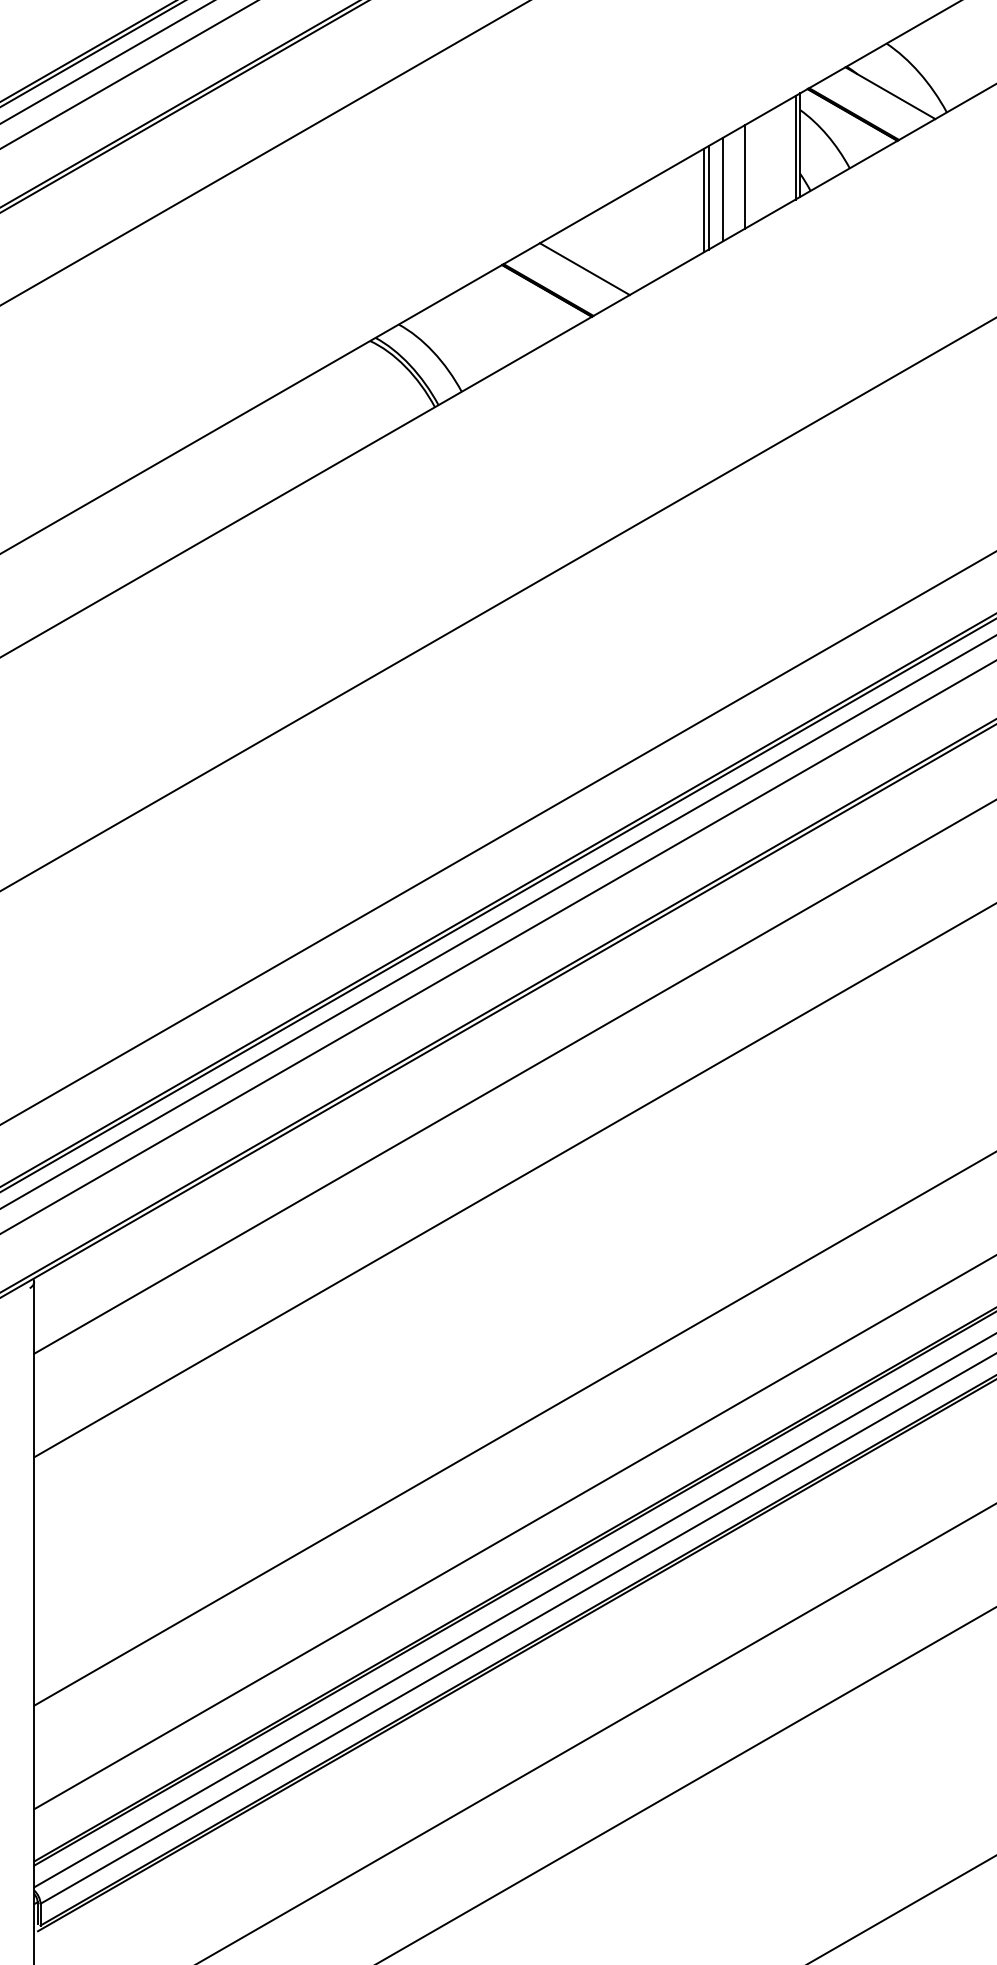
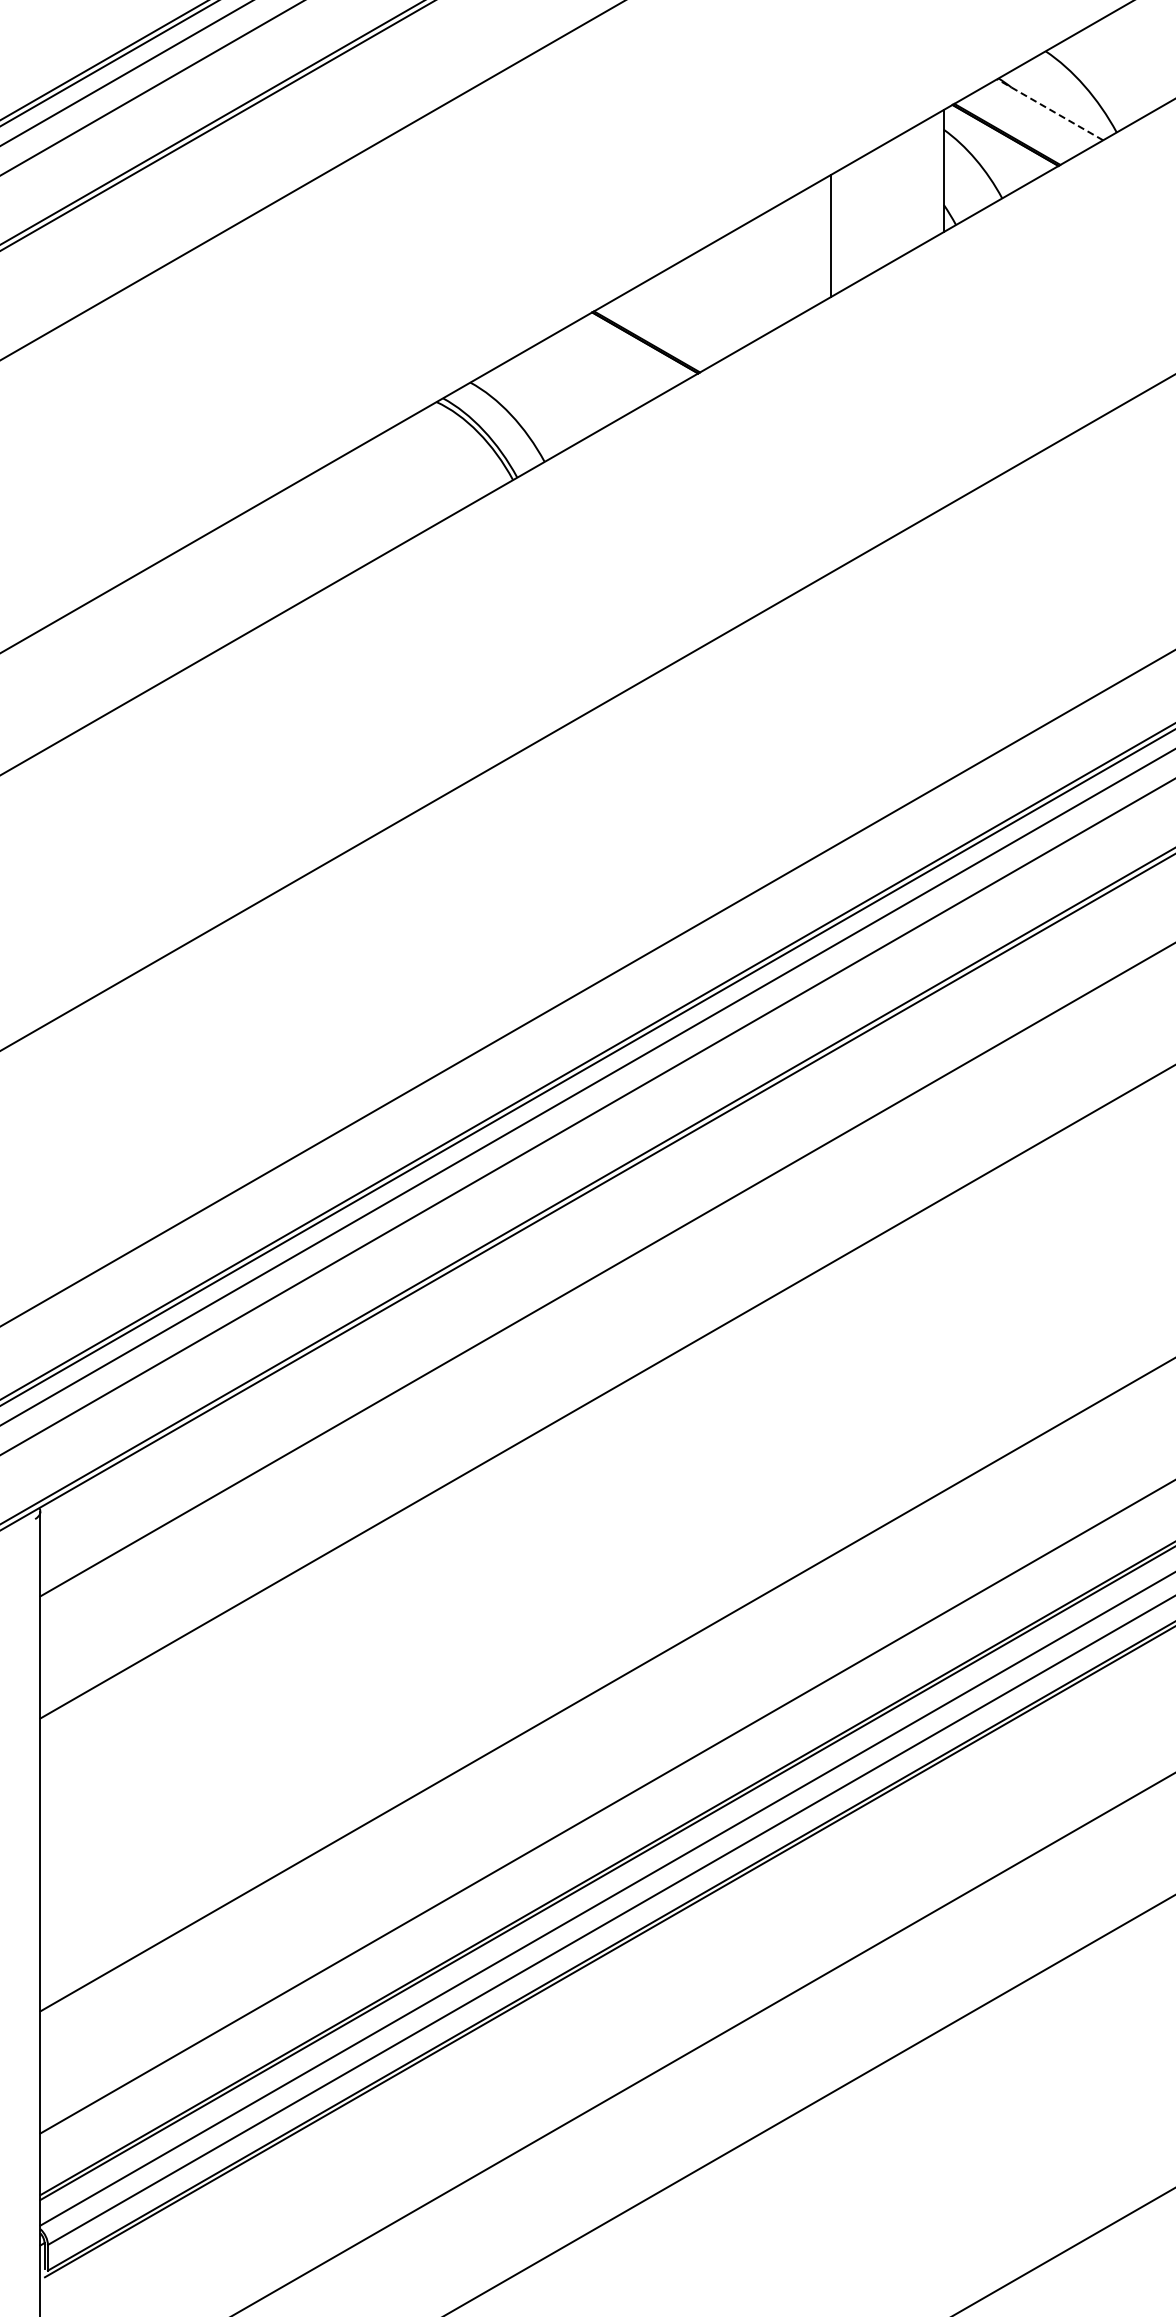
line: (889, 92) -> (1049, 109), solid -> dashed
line: (795, 148) -> (938, 174), removed
line: (744, 176) -> (878, 208), removed
line: (723, 189) -> (853, 223), removed
line: (708, 198) -> (835, 233), removed
line: (584, 268) -> (689, 316), removed

